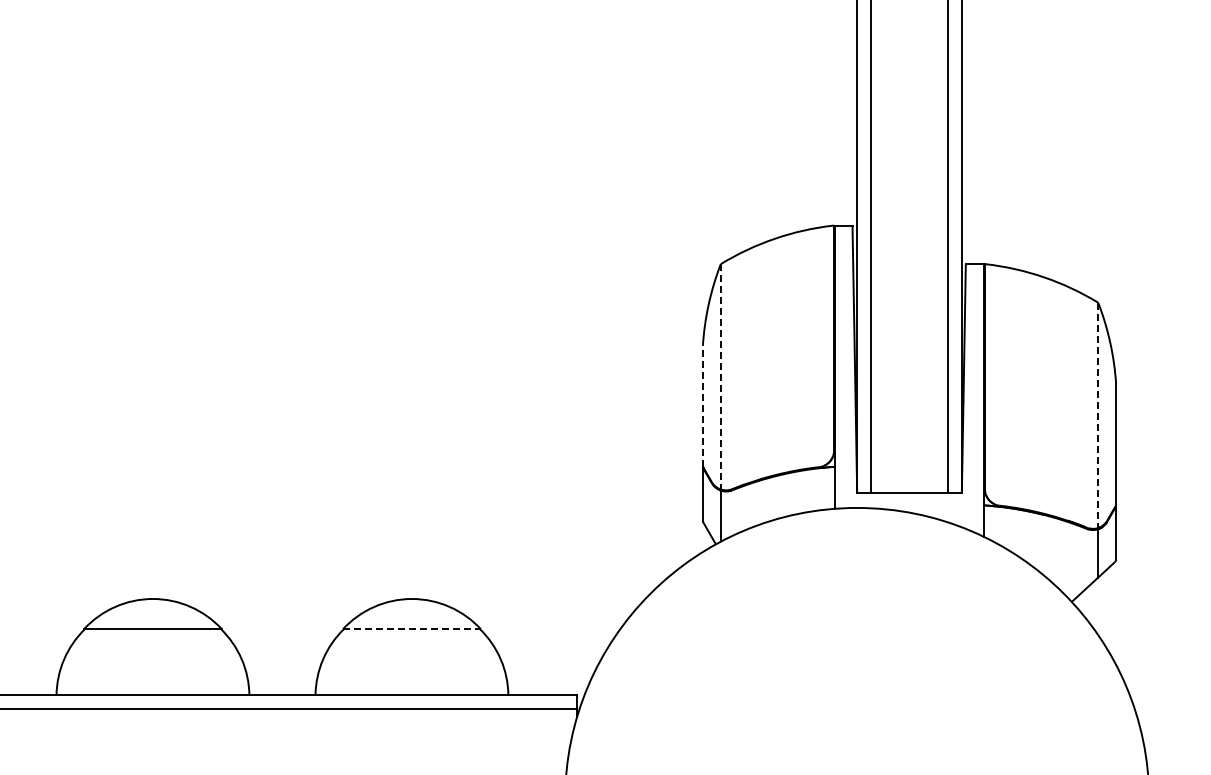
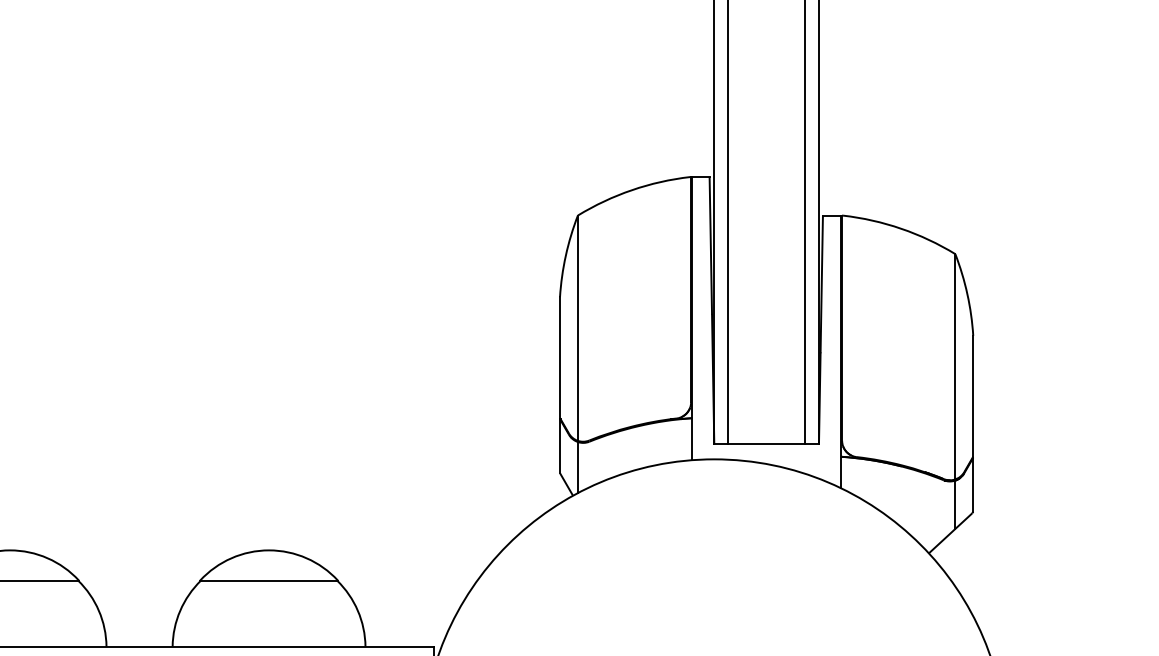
line: (720, 376) -> (577, 327), dashed -> solid
line: (702, 405) -> (559, 356), dashed -> solid
line: (1098, 415) -> (955, 366), dashed -> solid
line: (411, 629) -> (268, 580), dashed -> solid

